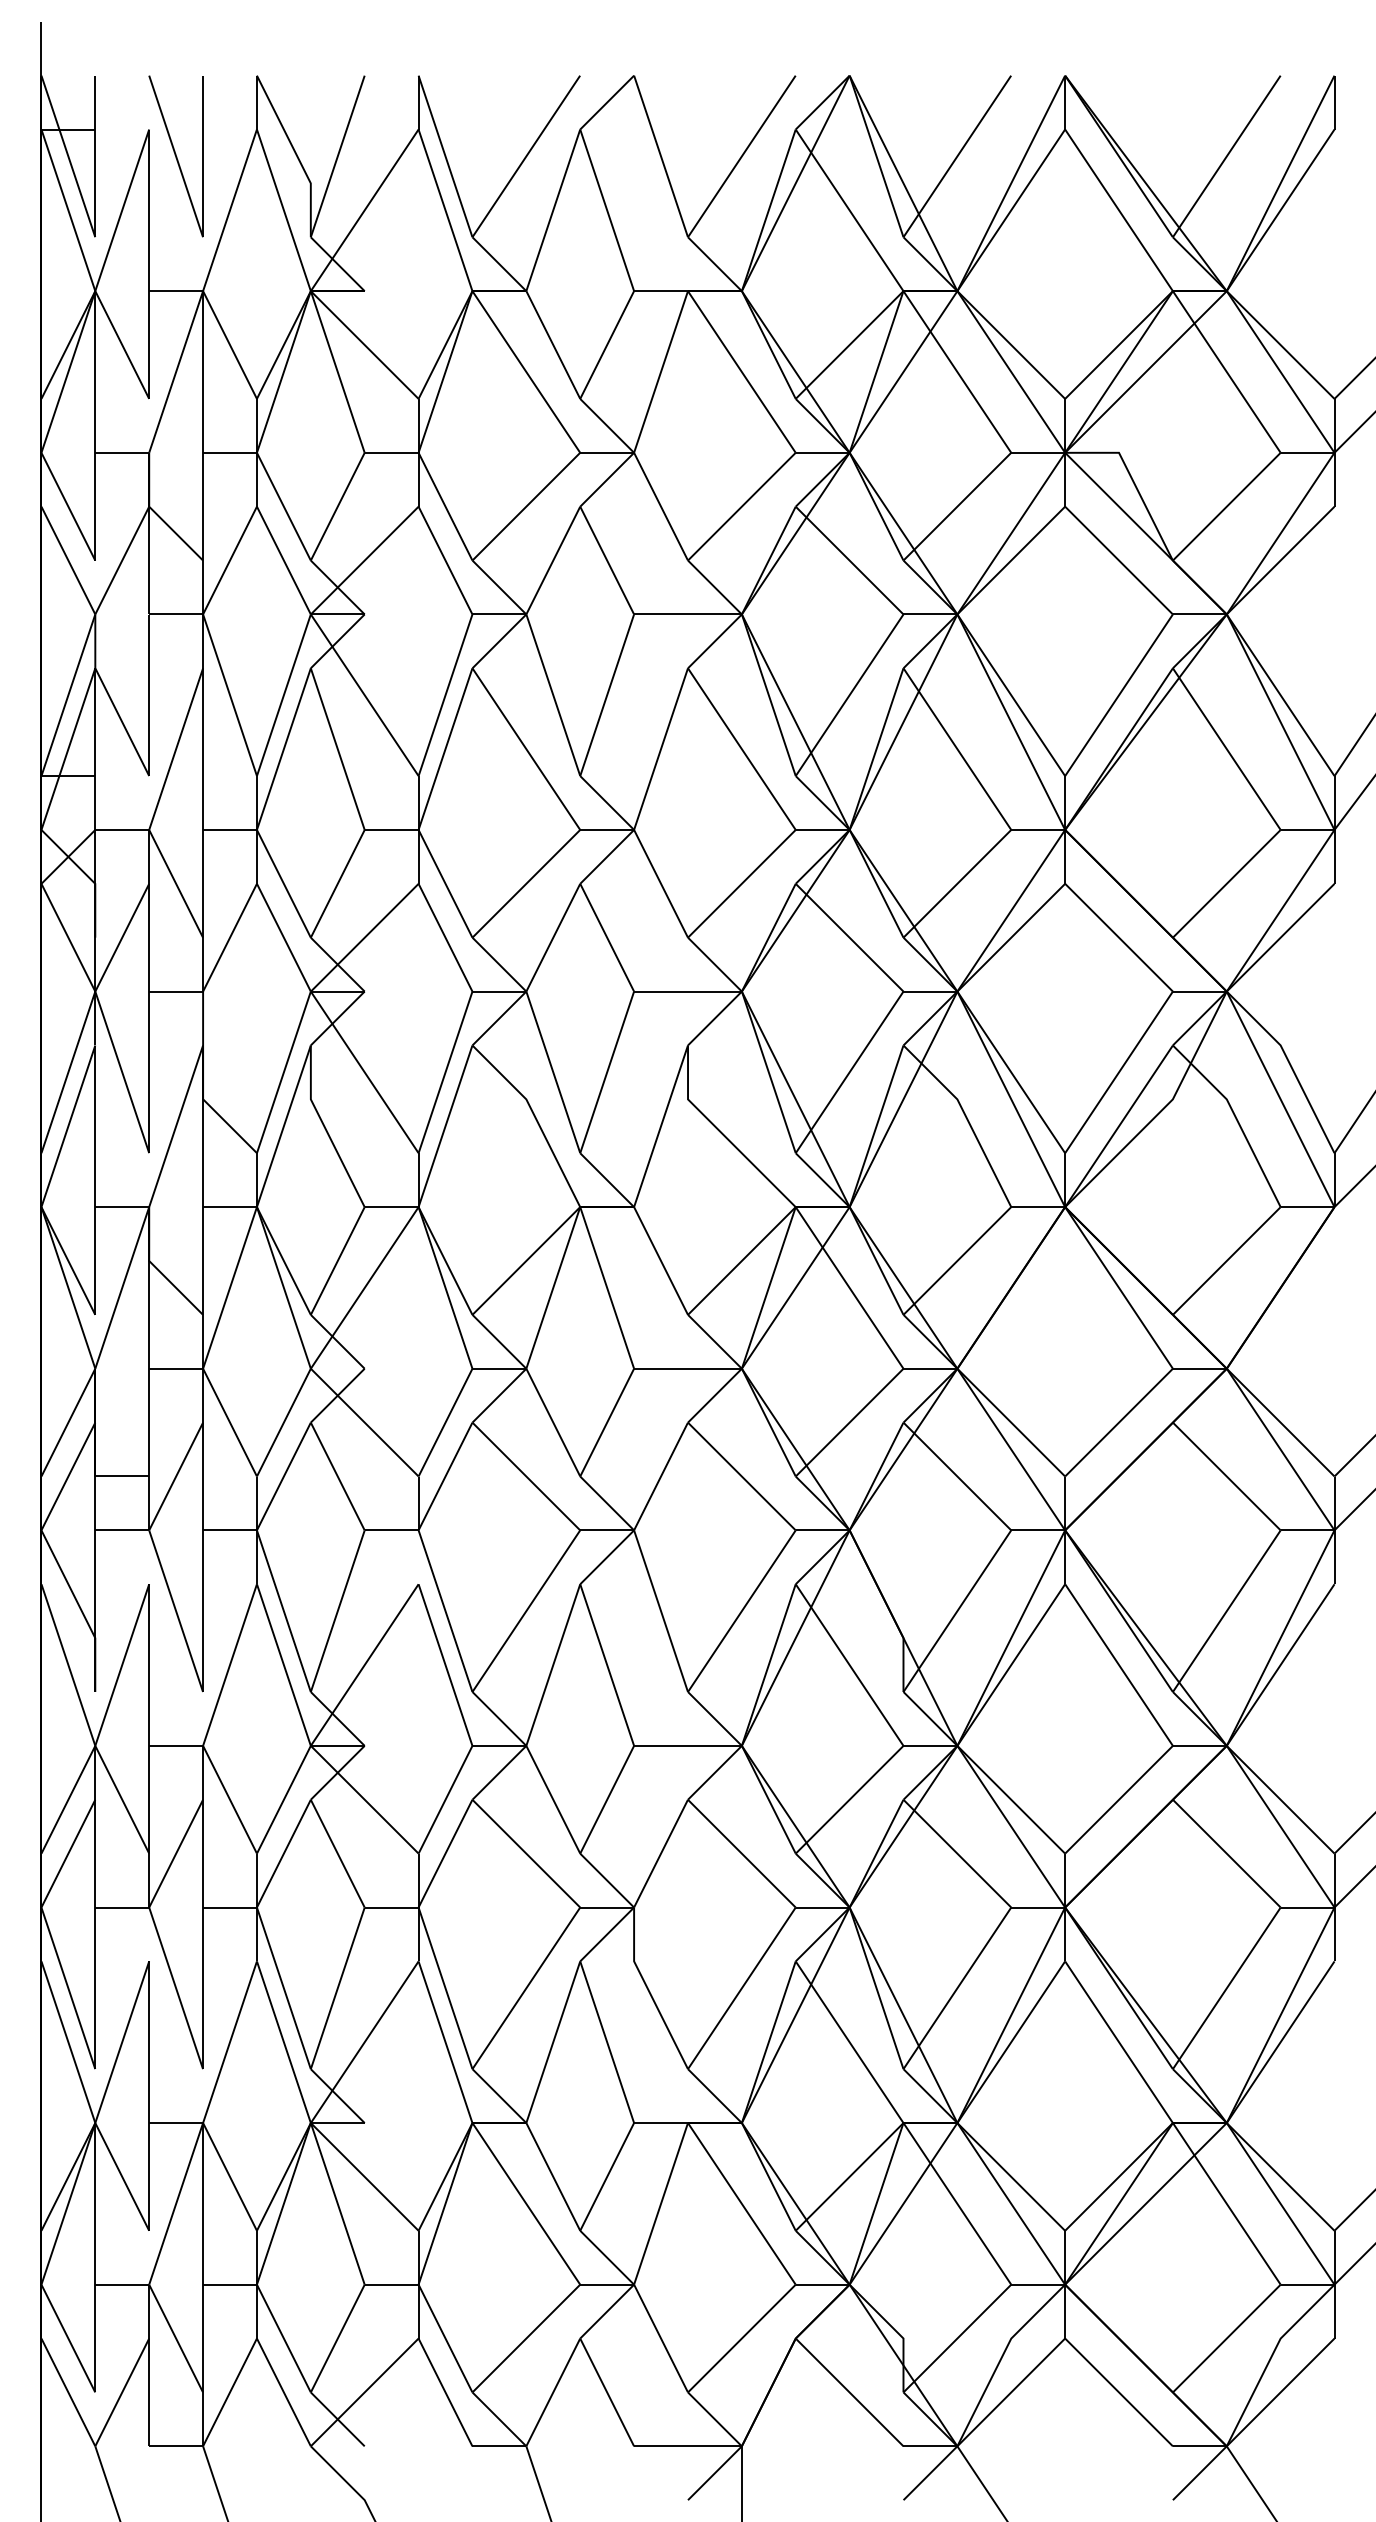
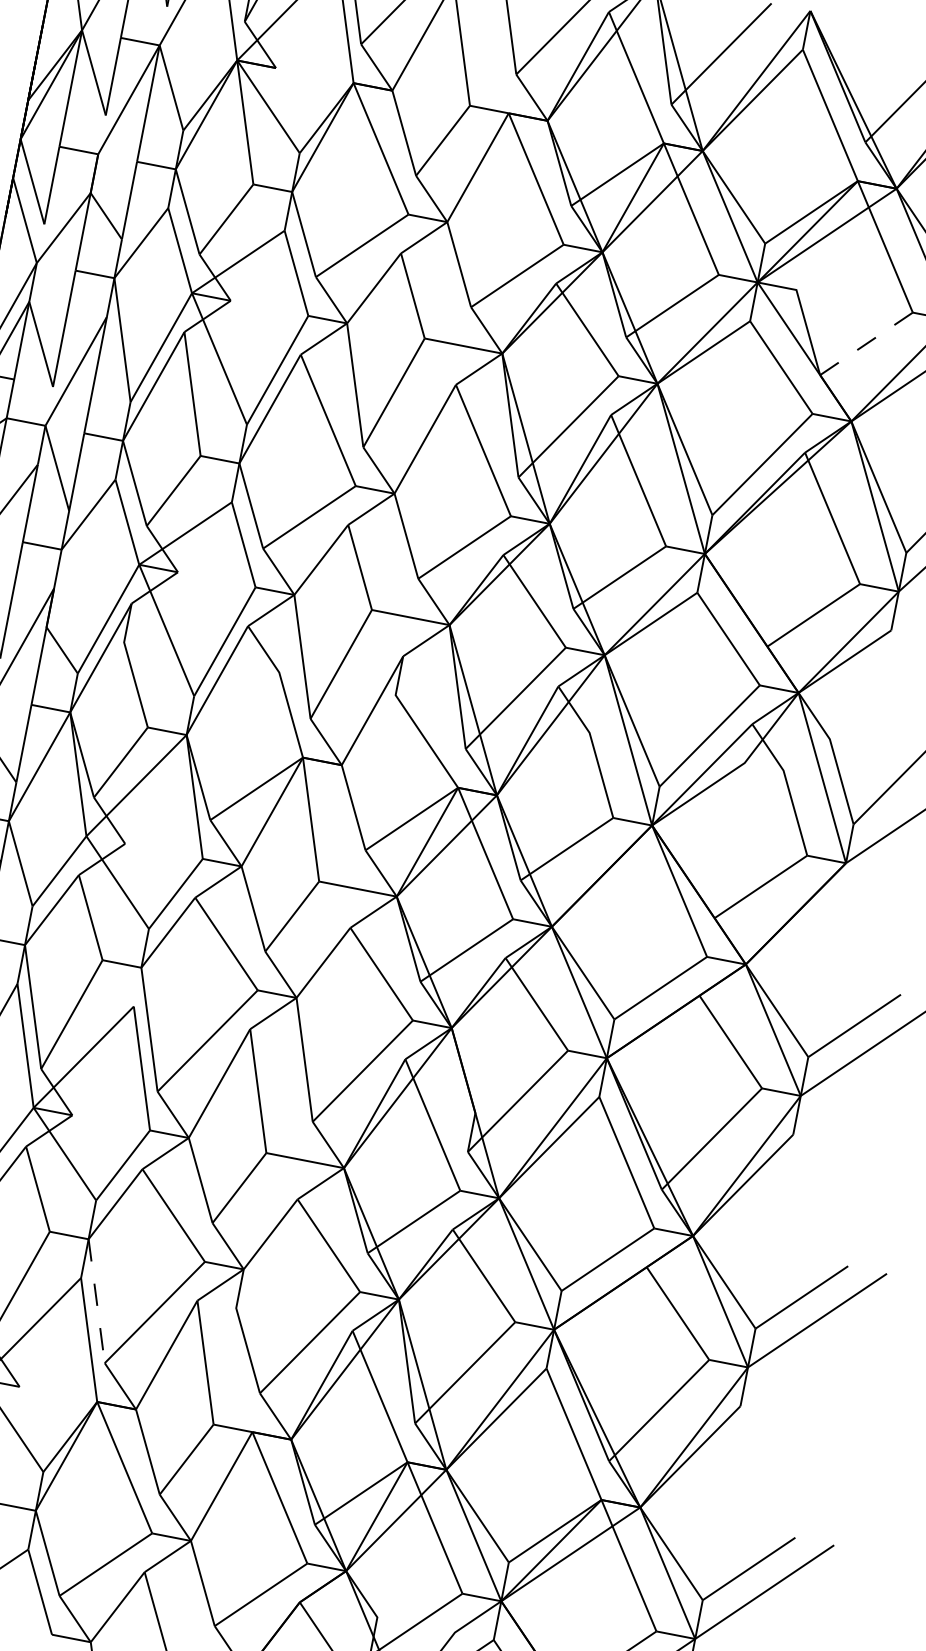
line: (1227, 506) -> (867, 343), solid -> dashed
line: (445, 1988) -> (96, 1301), solid -> dashed

